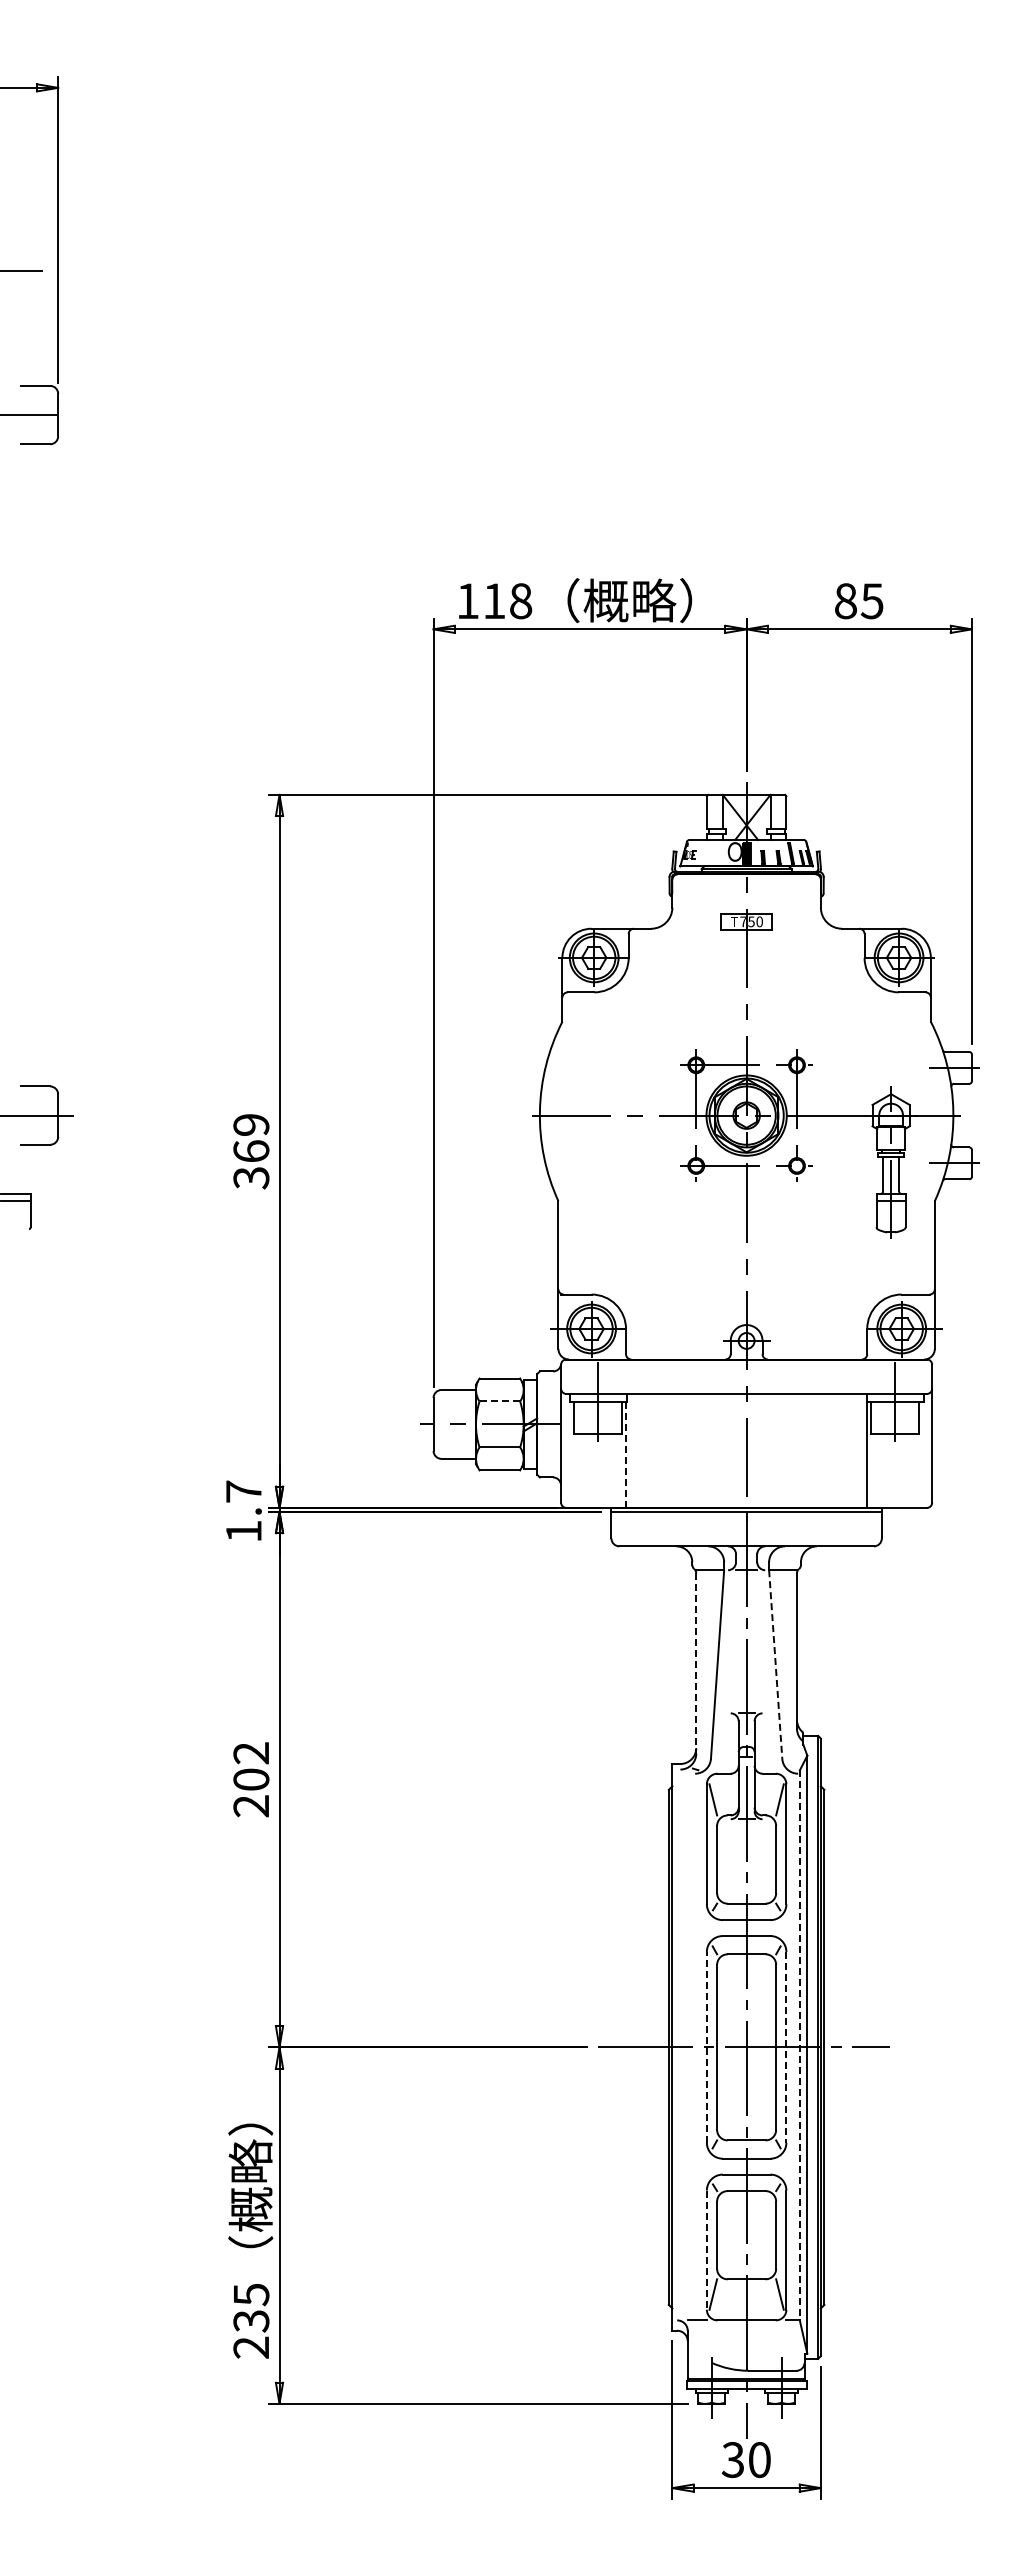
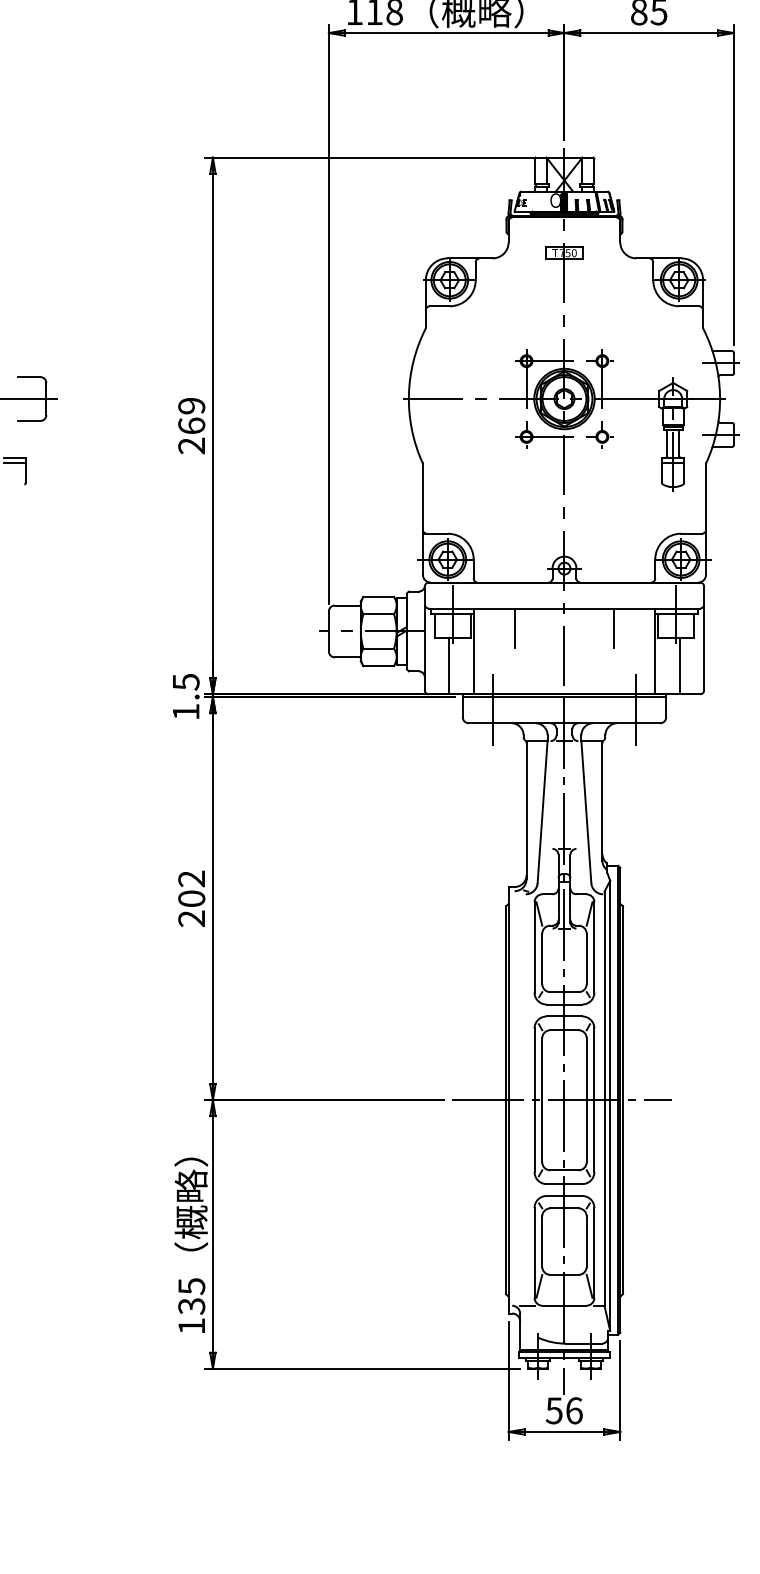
text: (251, 1178) -> (191, 446), 369 -> 269
line: (499, 1401) -> (378, 614), dashed -> solid
line: (680, 1419) -> (514, 627), added
line: (812, 1419) -> (614, 627), added
line: (626, 1454) -> (474, 654), dashed -> solid
line: (593, 1470) -> (449, 666), added
line: (900, 1470) -> (680, 666), added
text: (243, 1491) -> (185, 681), 1.7 -> 1.5
line: (651, 1531) -> (492, 712), added
line: (842, 1531) -> (636, 712), added
line: (696, 1663) -> (526, 811), dashed -> solid
line: (775, 1664) -> (586, 812), dashed -> solid
line: (799, 2045) -> (604, 1098), dashed -> solid
line: (706, 2046) -> (534, 1099), dashed -> solid
line: (786, 2047) -> (594, 1100), dashed -> solid
line: (706, 2250) -> (534, 1253), dashed -> solid
text: (250, 2347) -> (191, 1326), 235 -> 135
text: (745, 2459) -> (563, 1410), 30 -> 56

